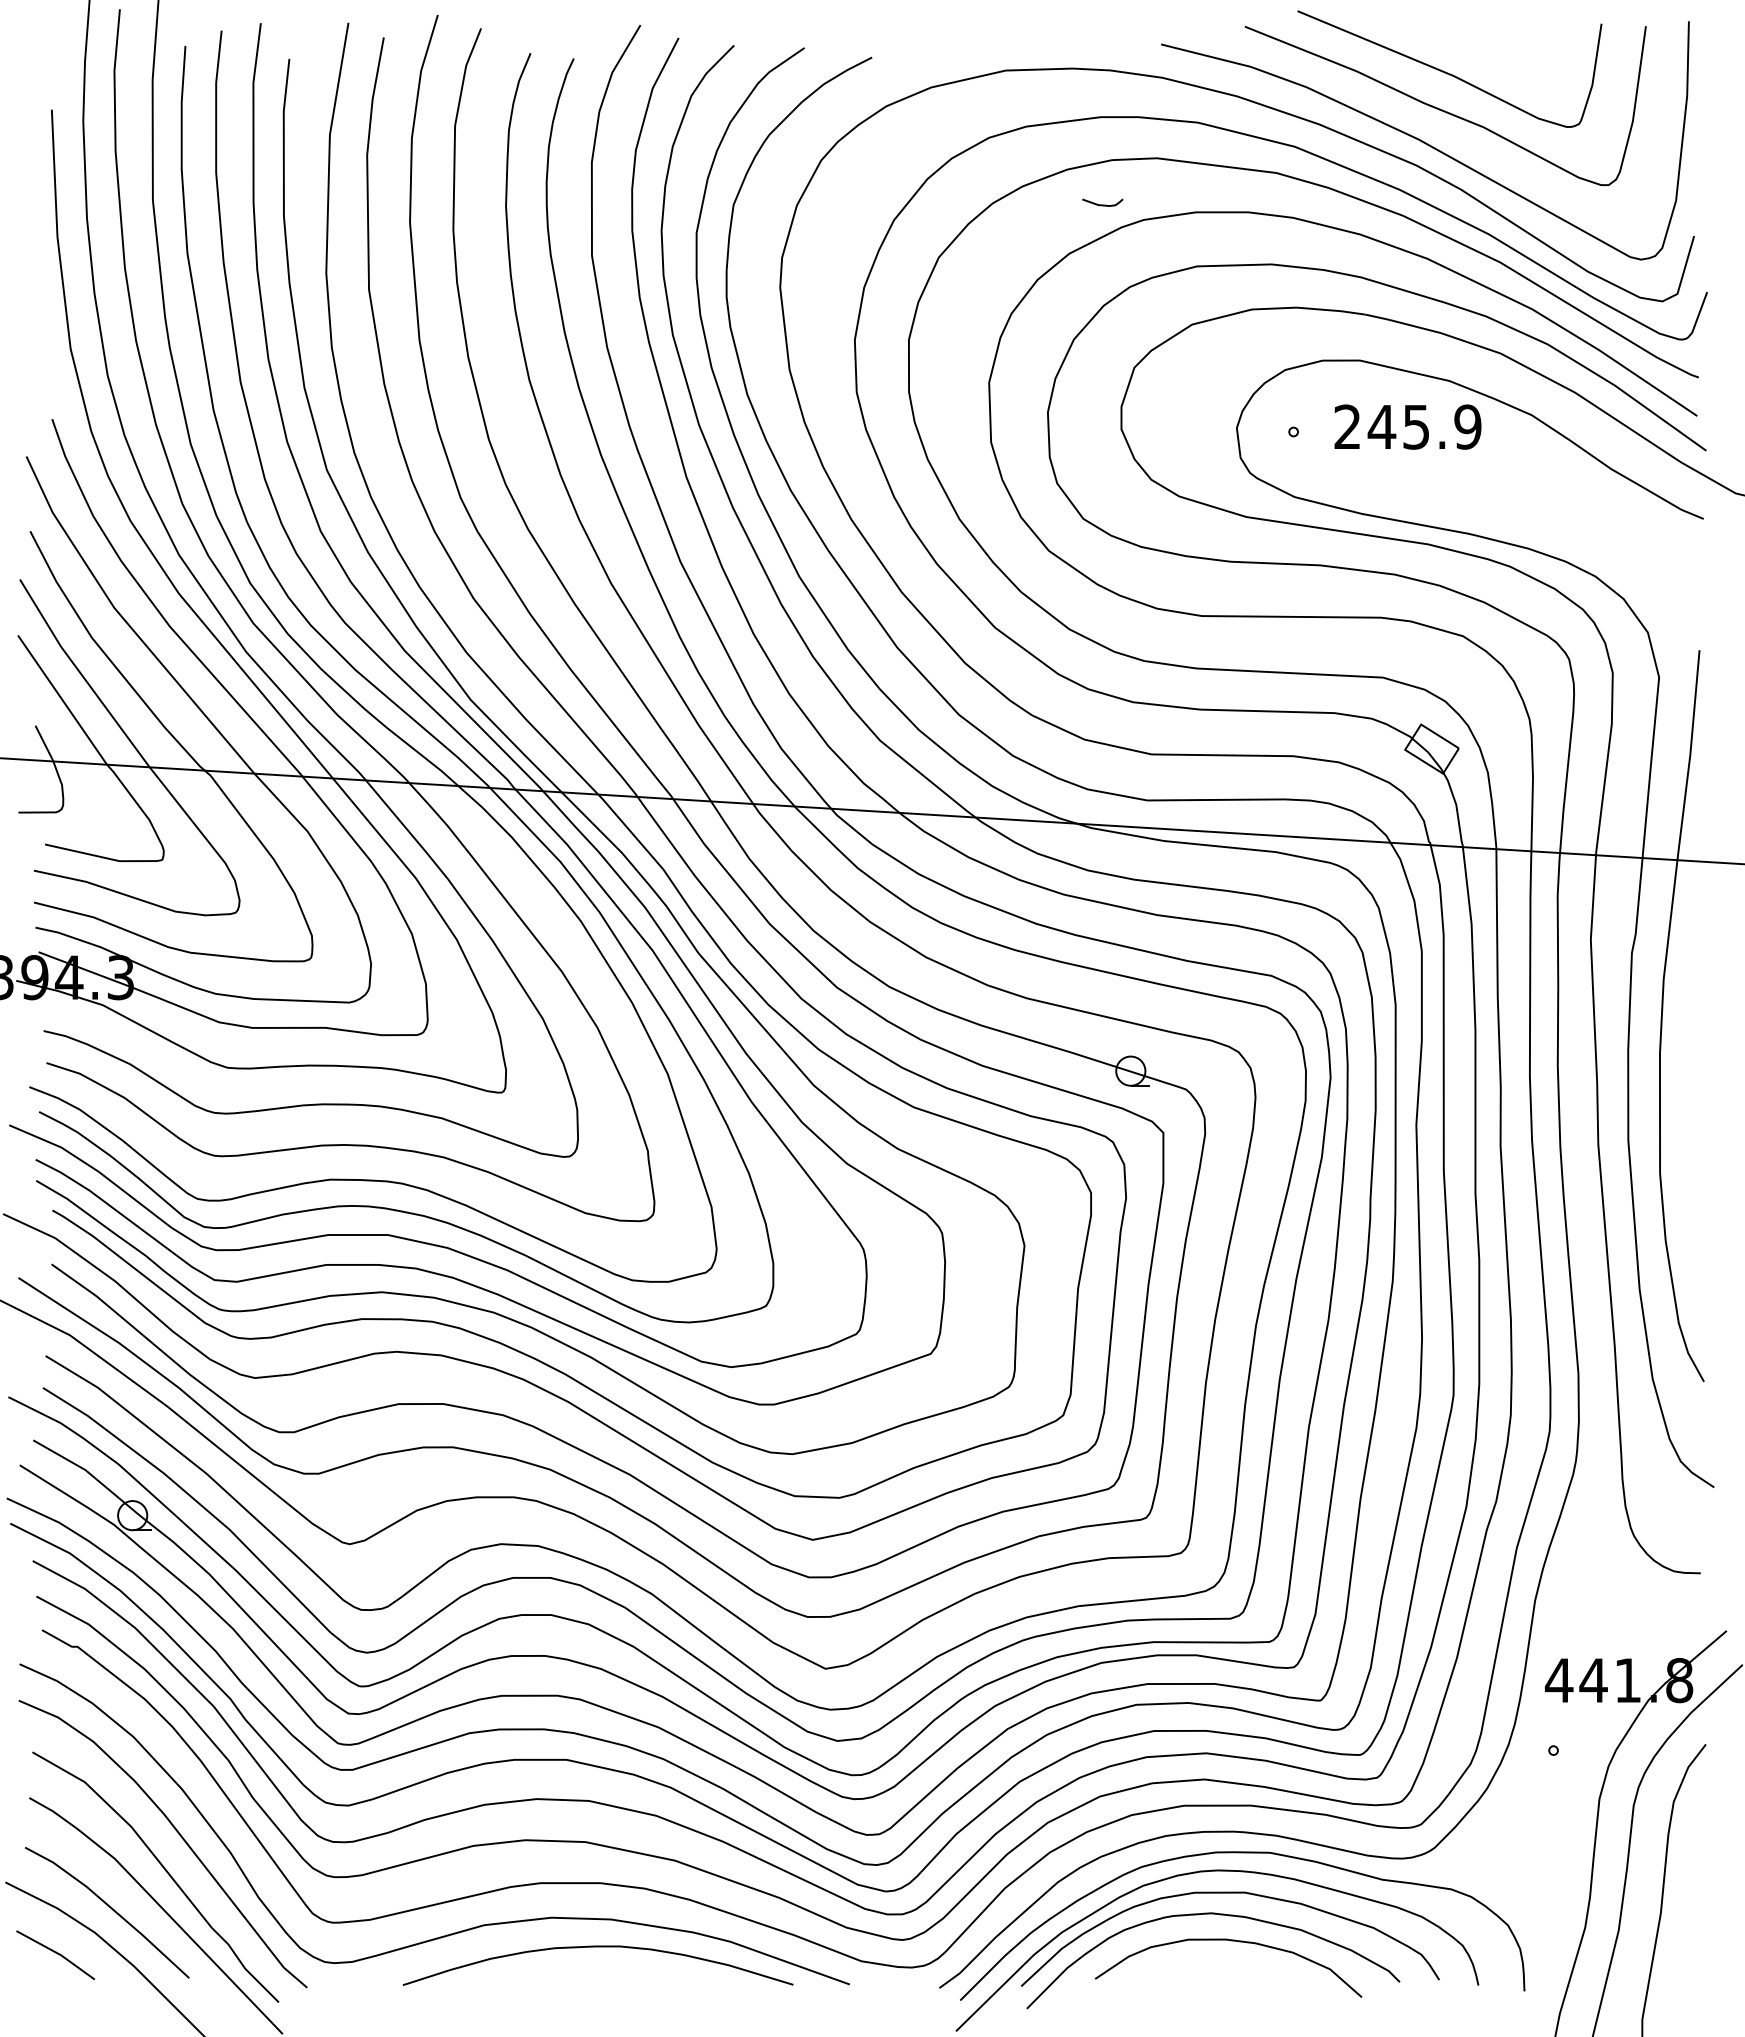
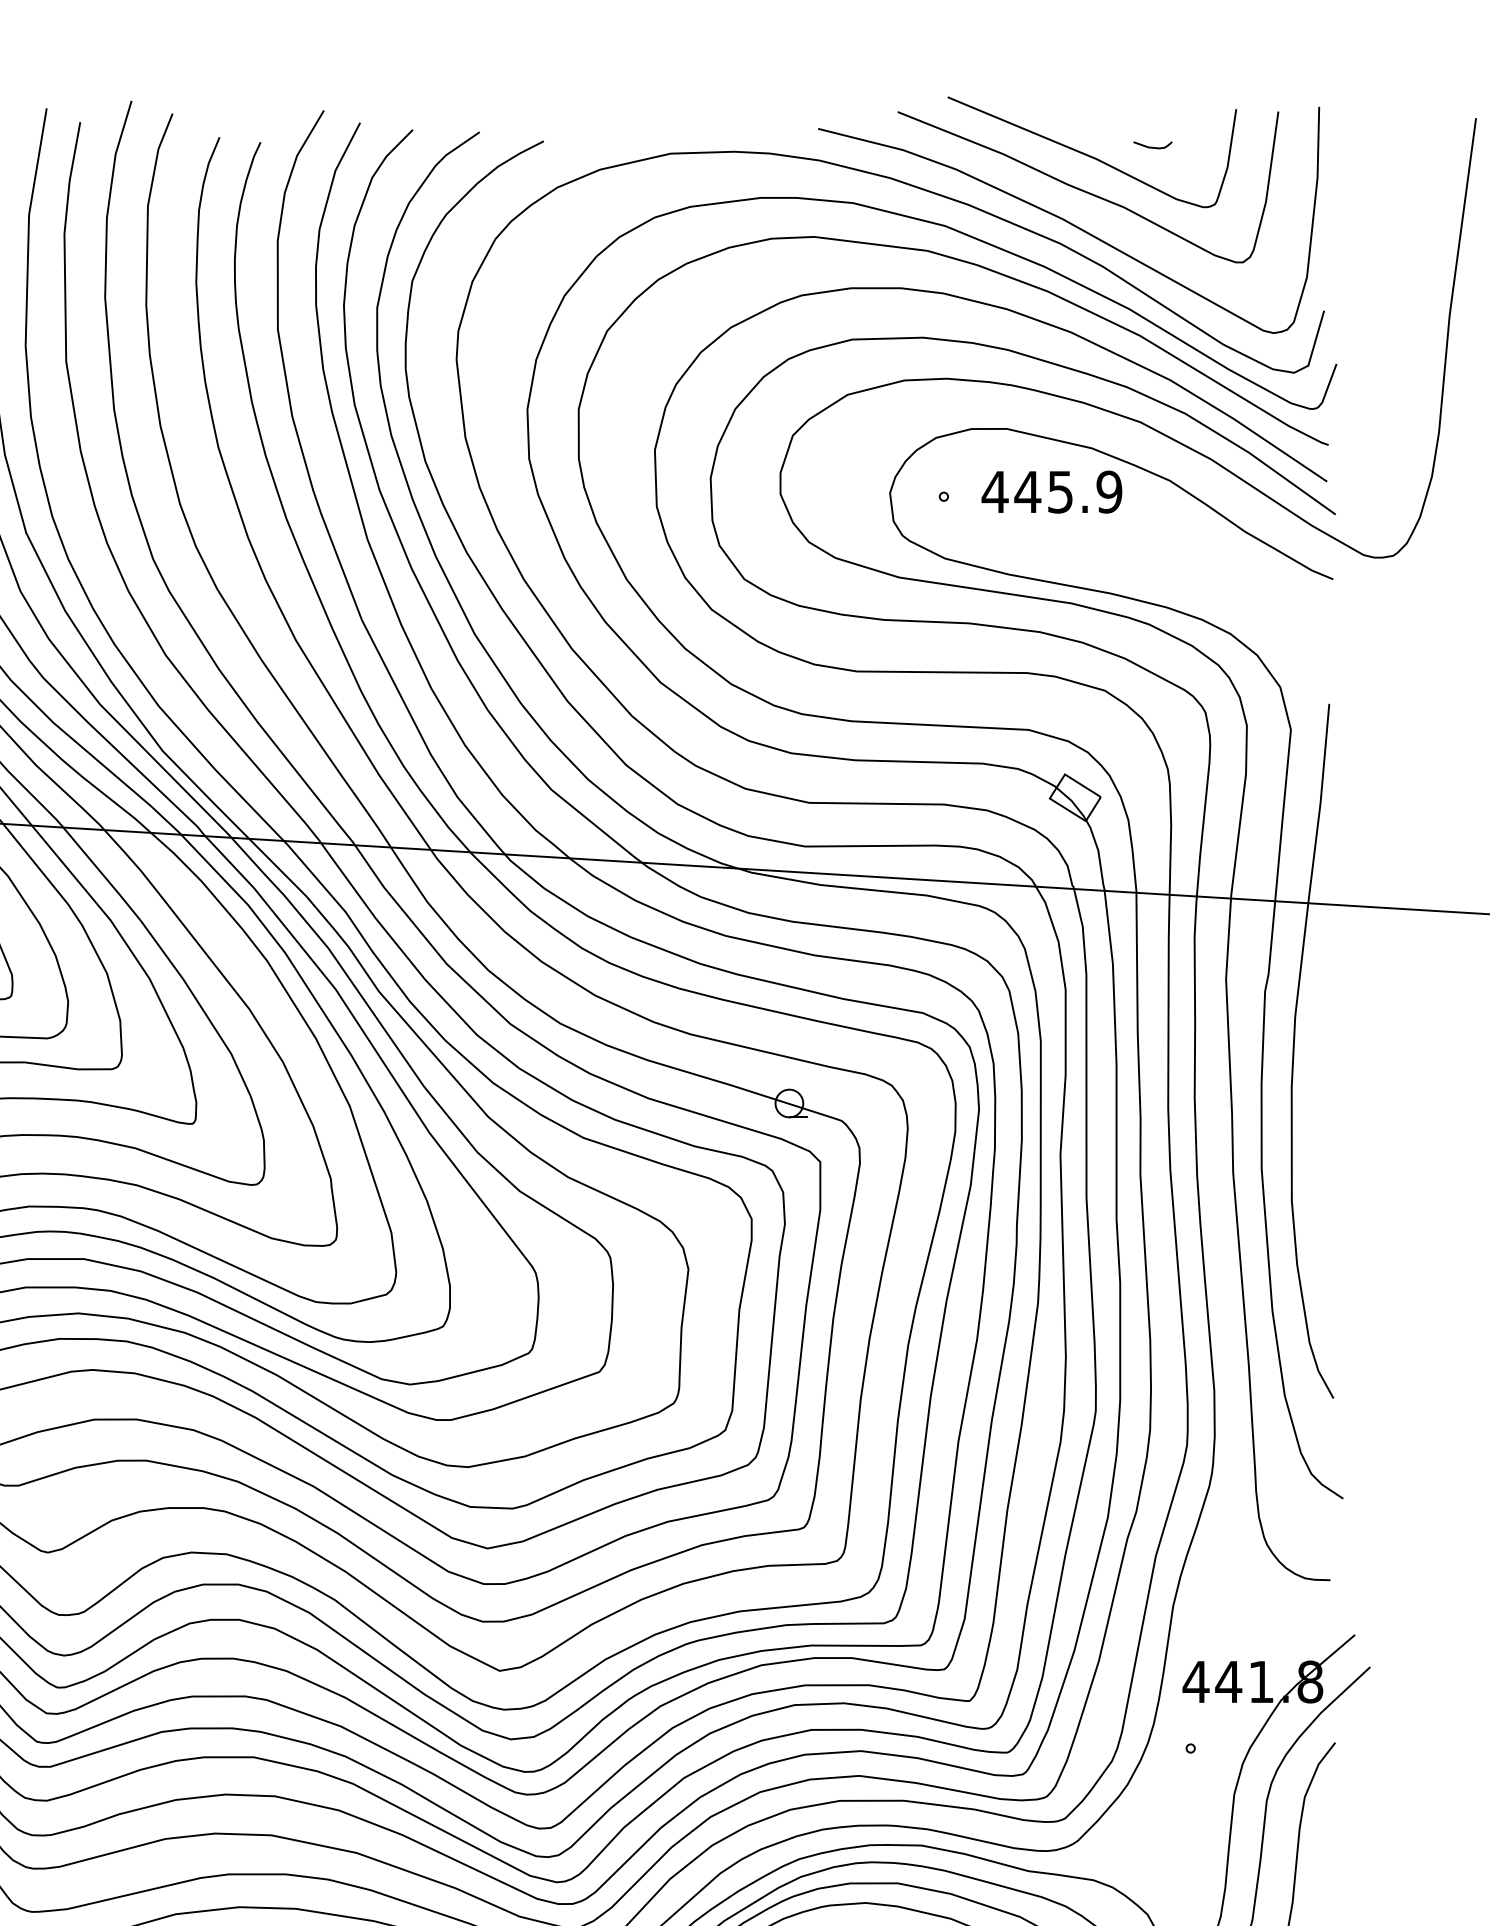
curve: (1102, 204) -> (1152, 146), moved
text: (1347, 426) -> (995, 491), 245.9 -> 445.9

